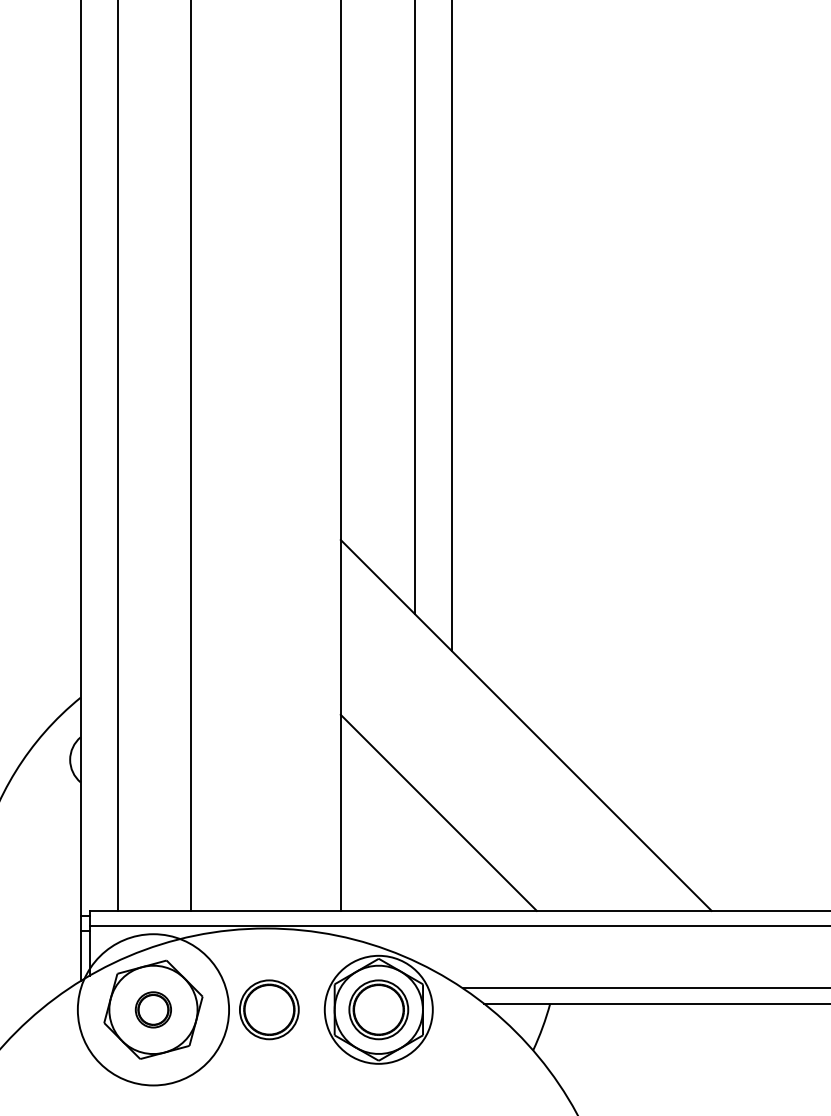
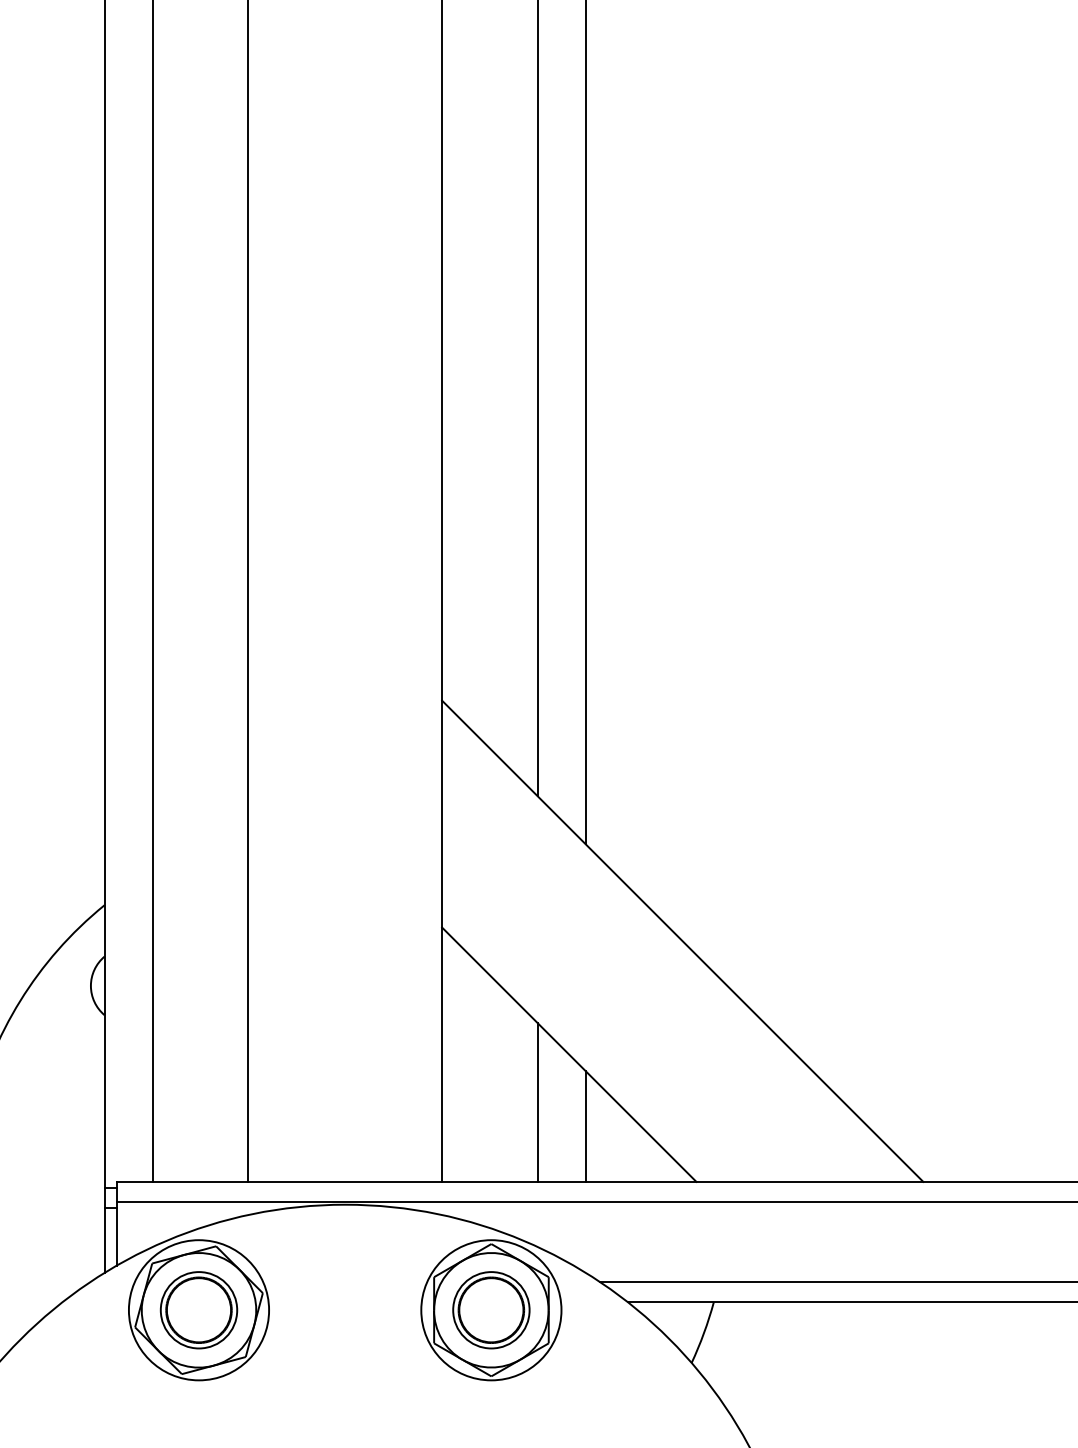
line: (414, 849) -> (537, 1102), added
line: (451, 868) -> (585, 1126), added
circle: (153, 1010) -> (198, 1310), size x0.71
part: (153, 1010) -> (198, 1310), size x1.67
part: (269, 1010) -> (349, 1310), removed

